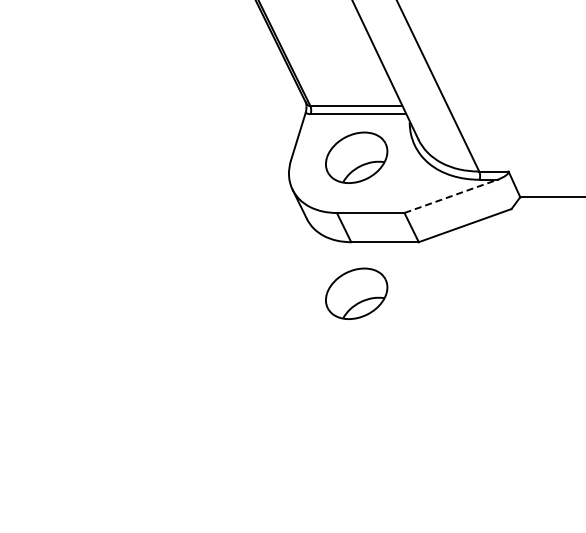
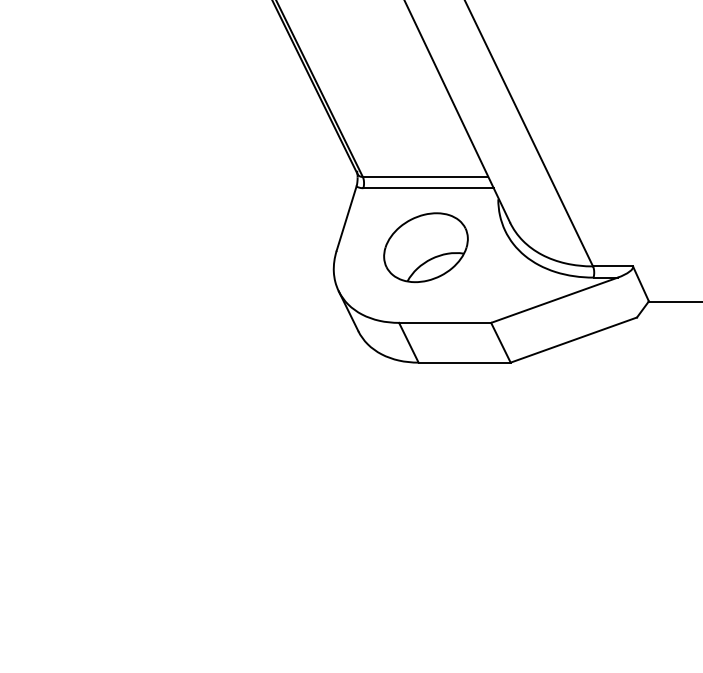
line: (451, 196) -> (555, 300), dashed -> solid
part: (356, 293) -> (425, 432), removed

